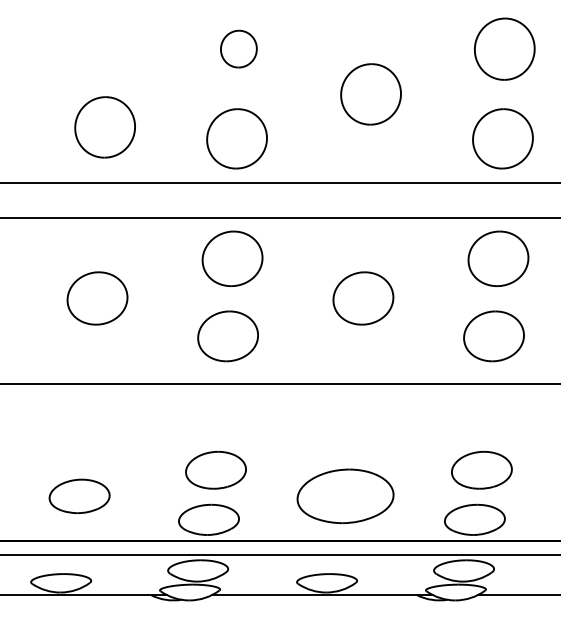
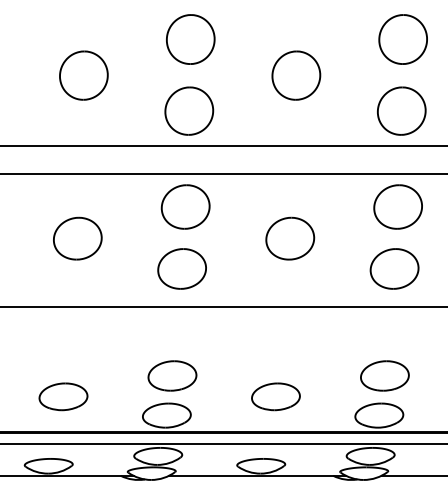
part: (238, 48) -> (190, 38), size x1.67
part: (104, 127) -> (83, 75), moved
part: (345, 496) -> (275, 396), size x0.62

